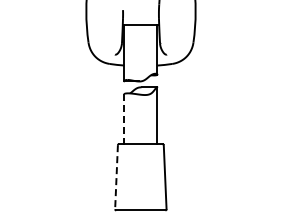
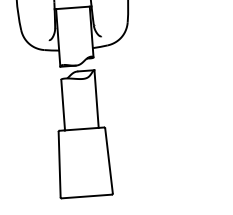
line: (124, 119) -> (63, 105), dashed -> solid
line: (116, 177) -> (59, 164), dashed -> solid

